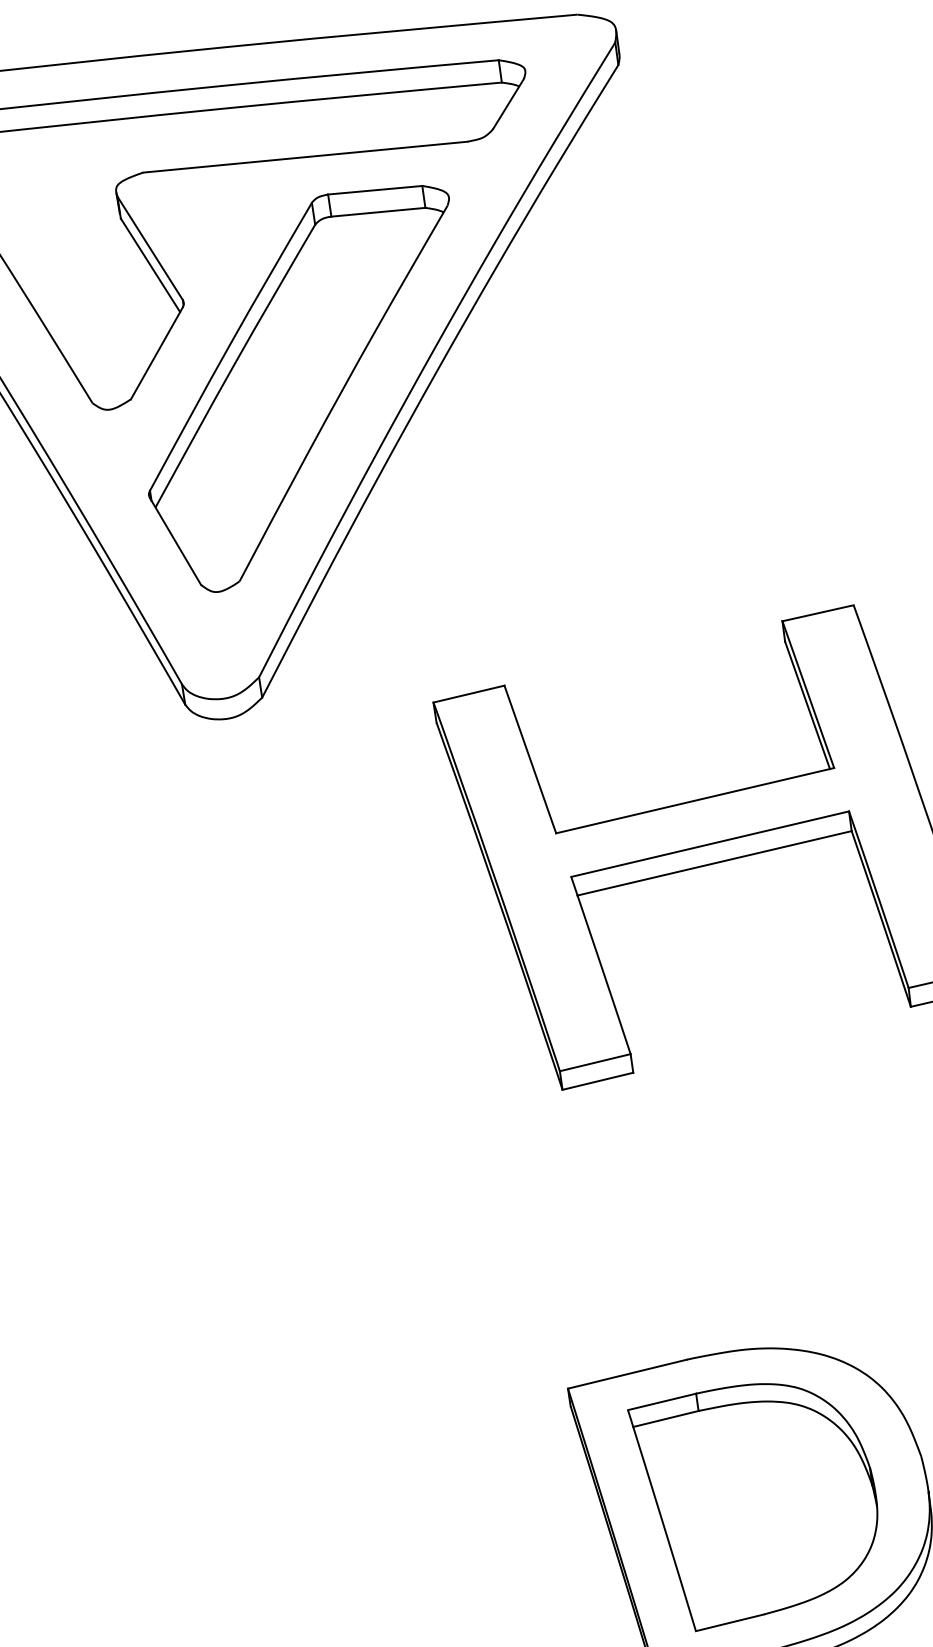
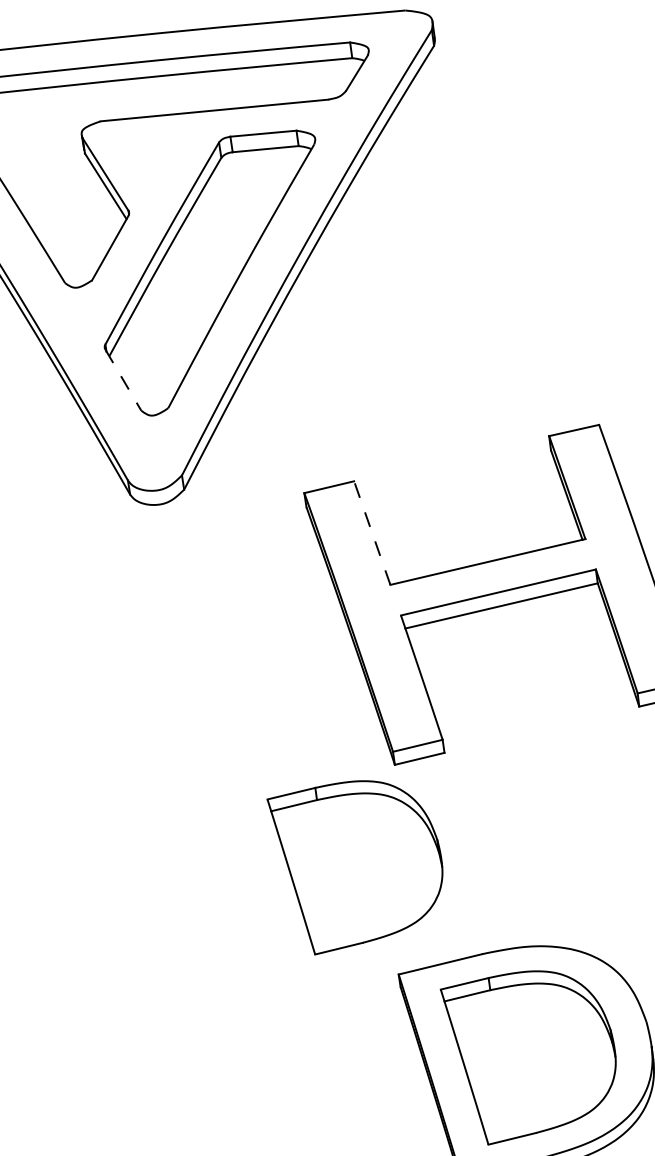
line: (175, 541) -> (123, 380), solid -> dashed
line: (530, 759) -> (372, 533), solid -> dashed
part: (505, 1236) -> (354, 867), added

